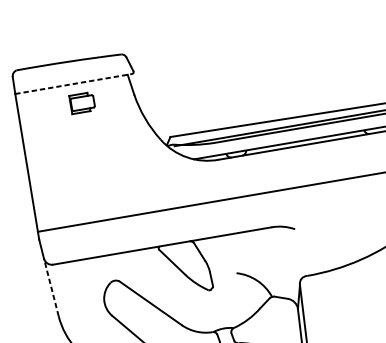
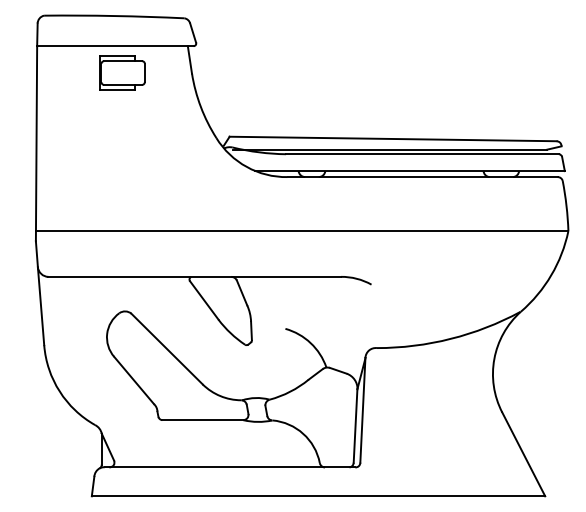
line: (73, 84) -> (115, 46), dashed -> solid
part: (82, 102) -> (122, 72), size x1.43
line: (51, 286) -> (41, 305), dashed -> solid

